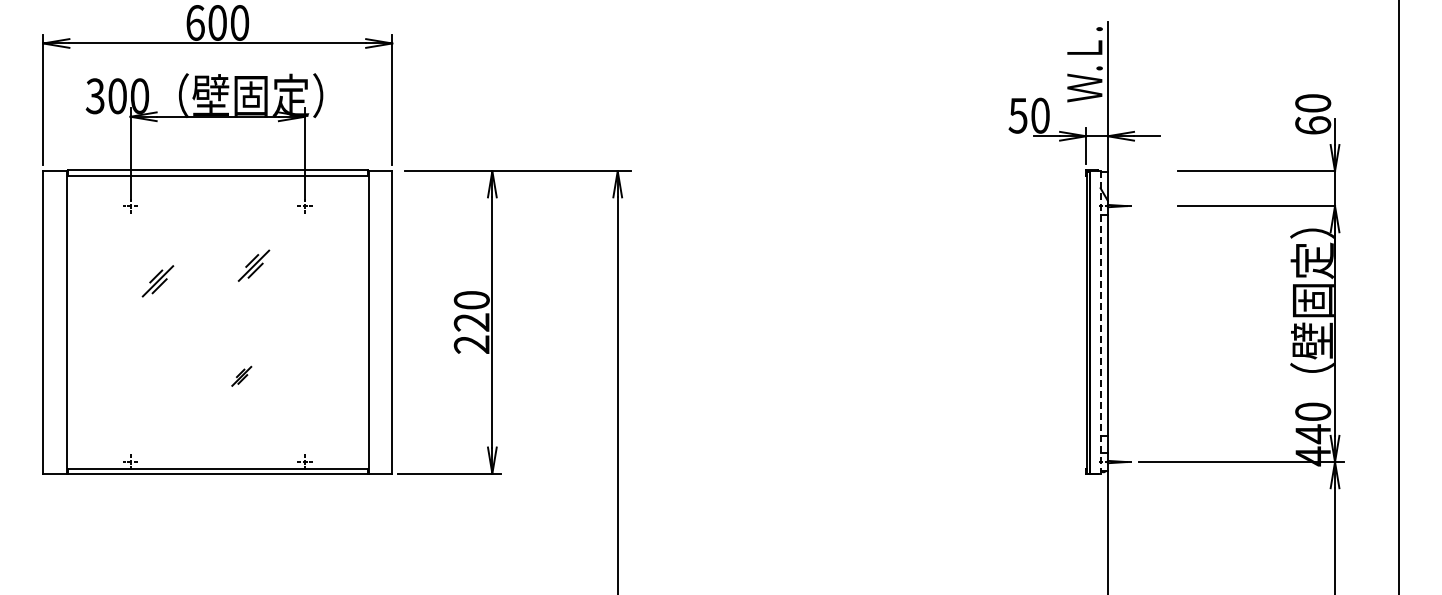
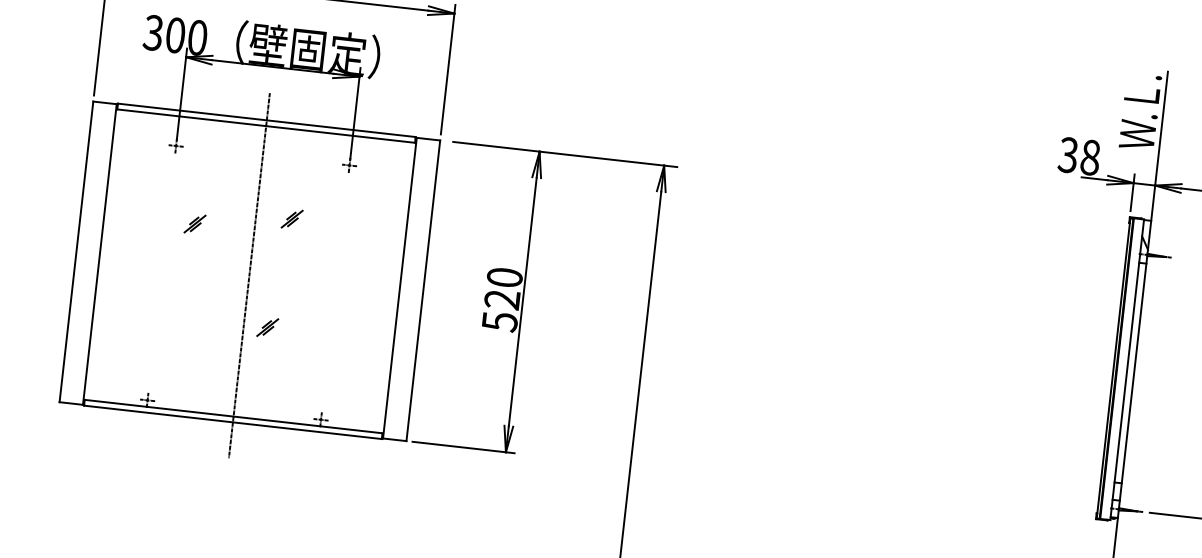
text: (1028, 115) -> (1078, 156), 50 -> 38
part: (253, 265) -> (291, 218), size x0.62
part: (157, 281) -> (194, 223), size x0.62
line: (1100, 322) -> (1127, 369), dashed -> solid
line: (217, 326) -> (249, 275), added
text: (471, 344) -> (499, 321), 220 -> 520

